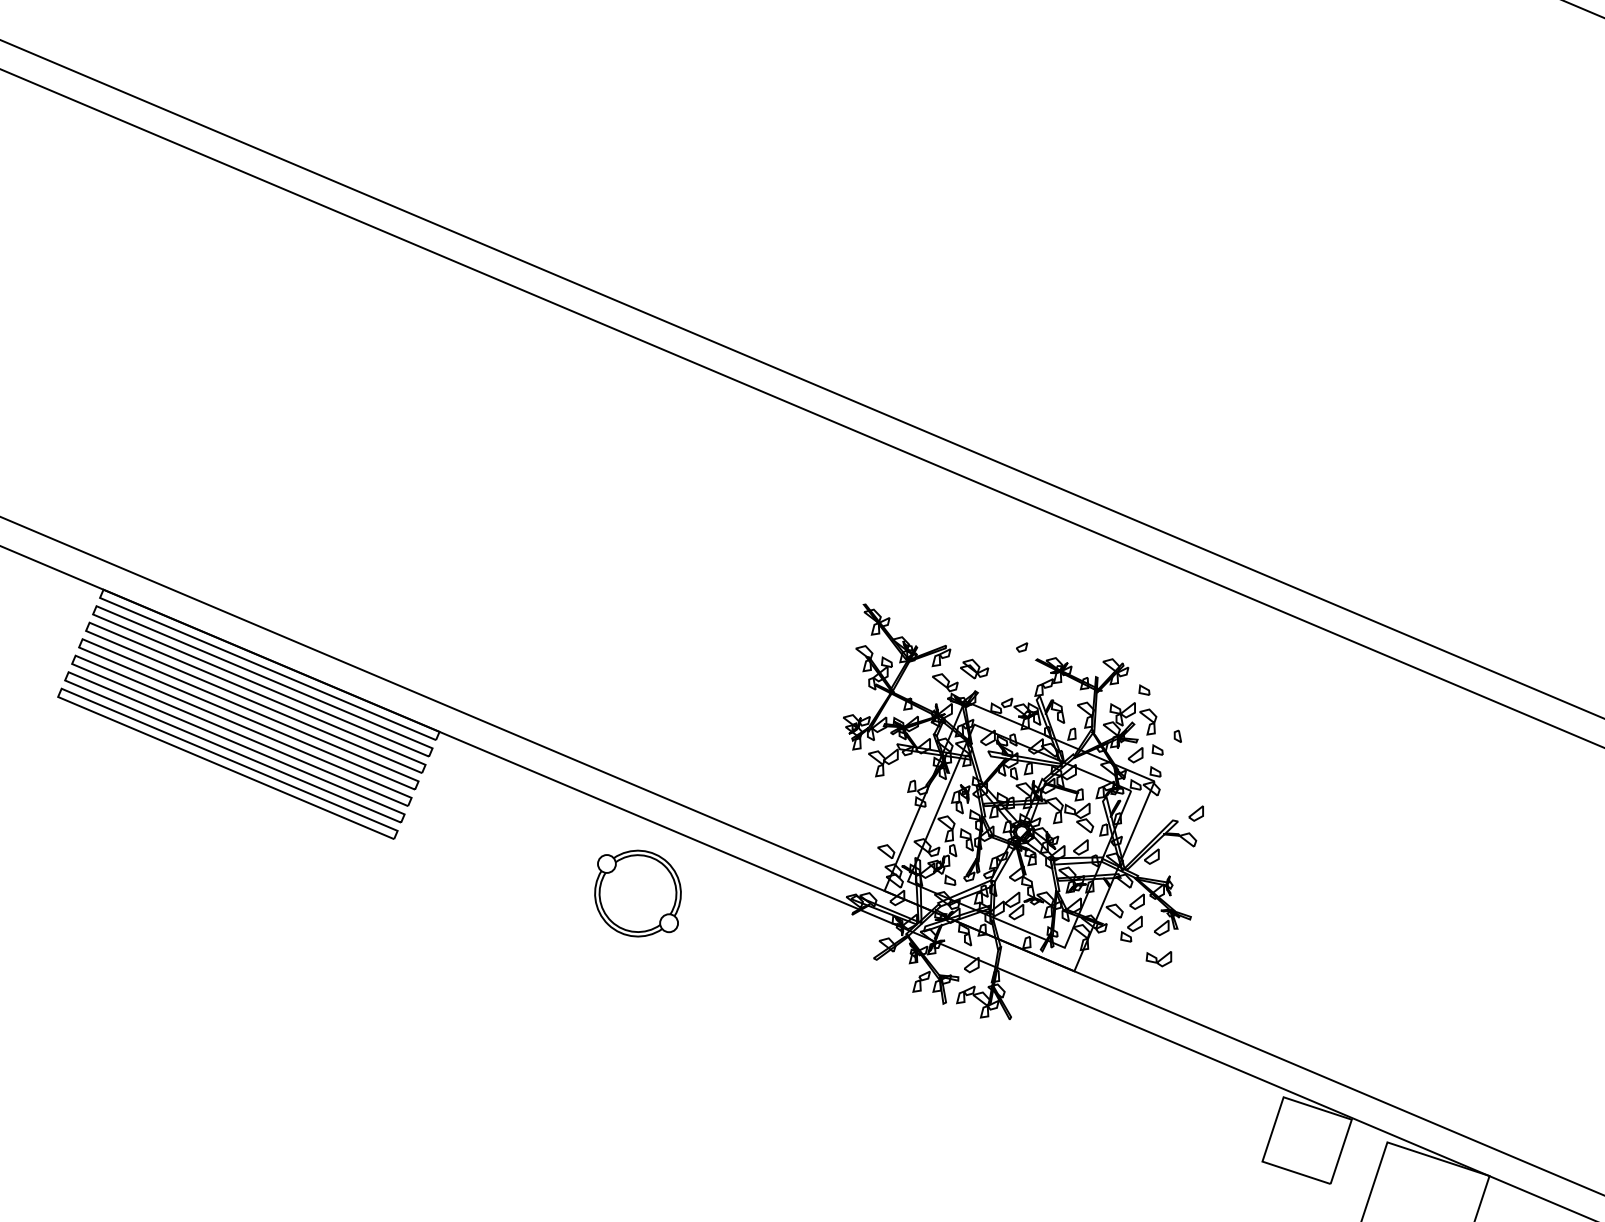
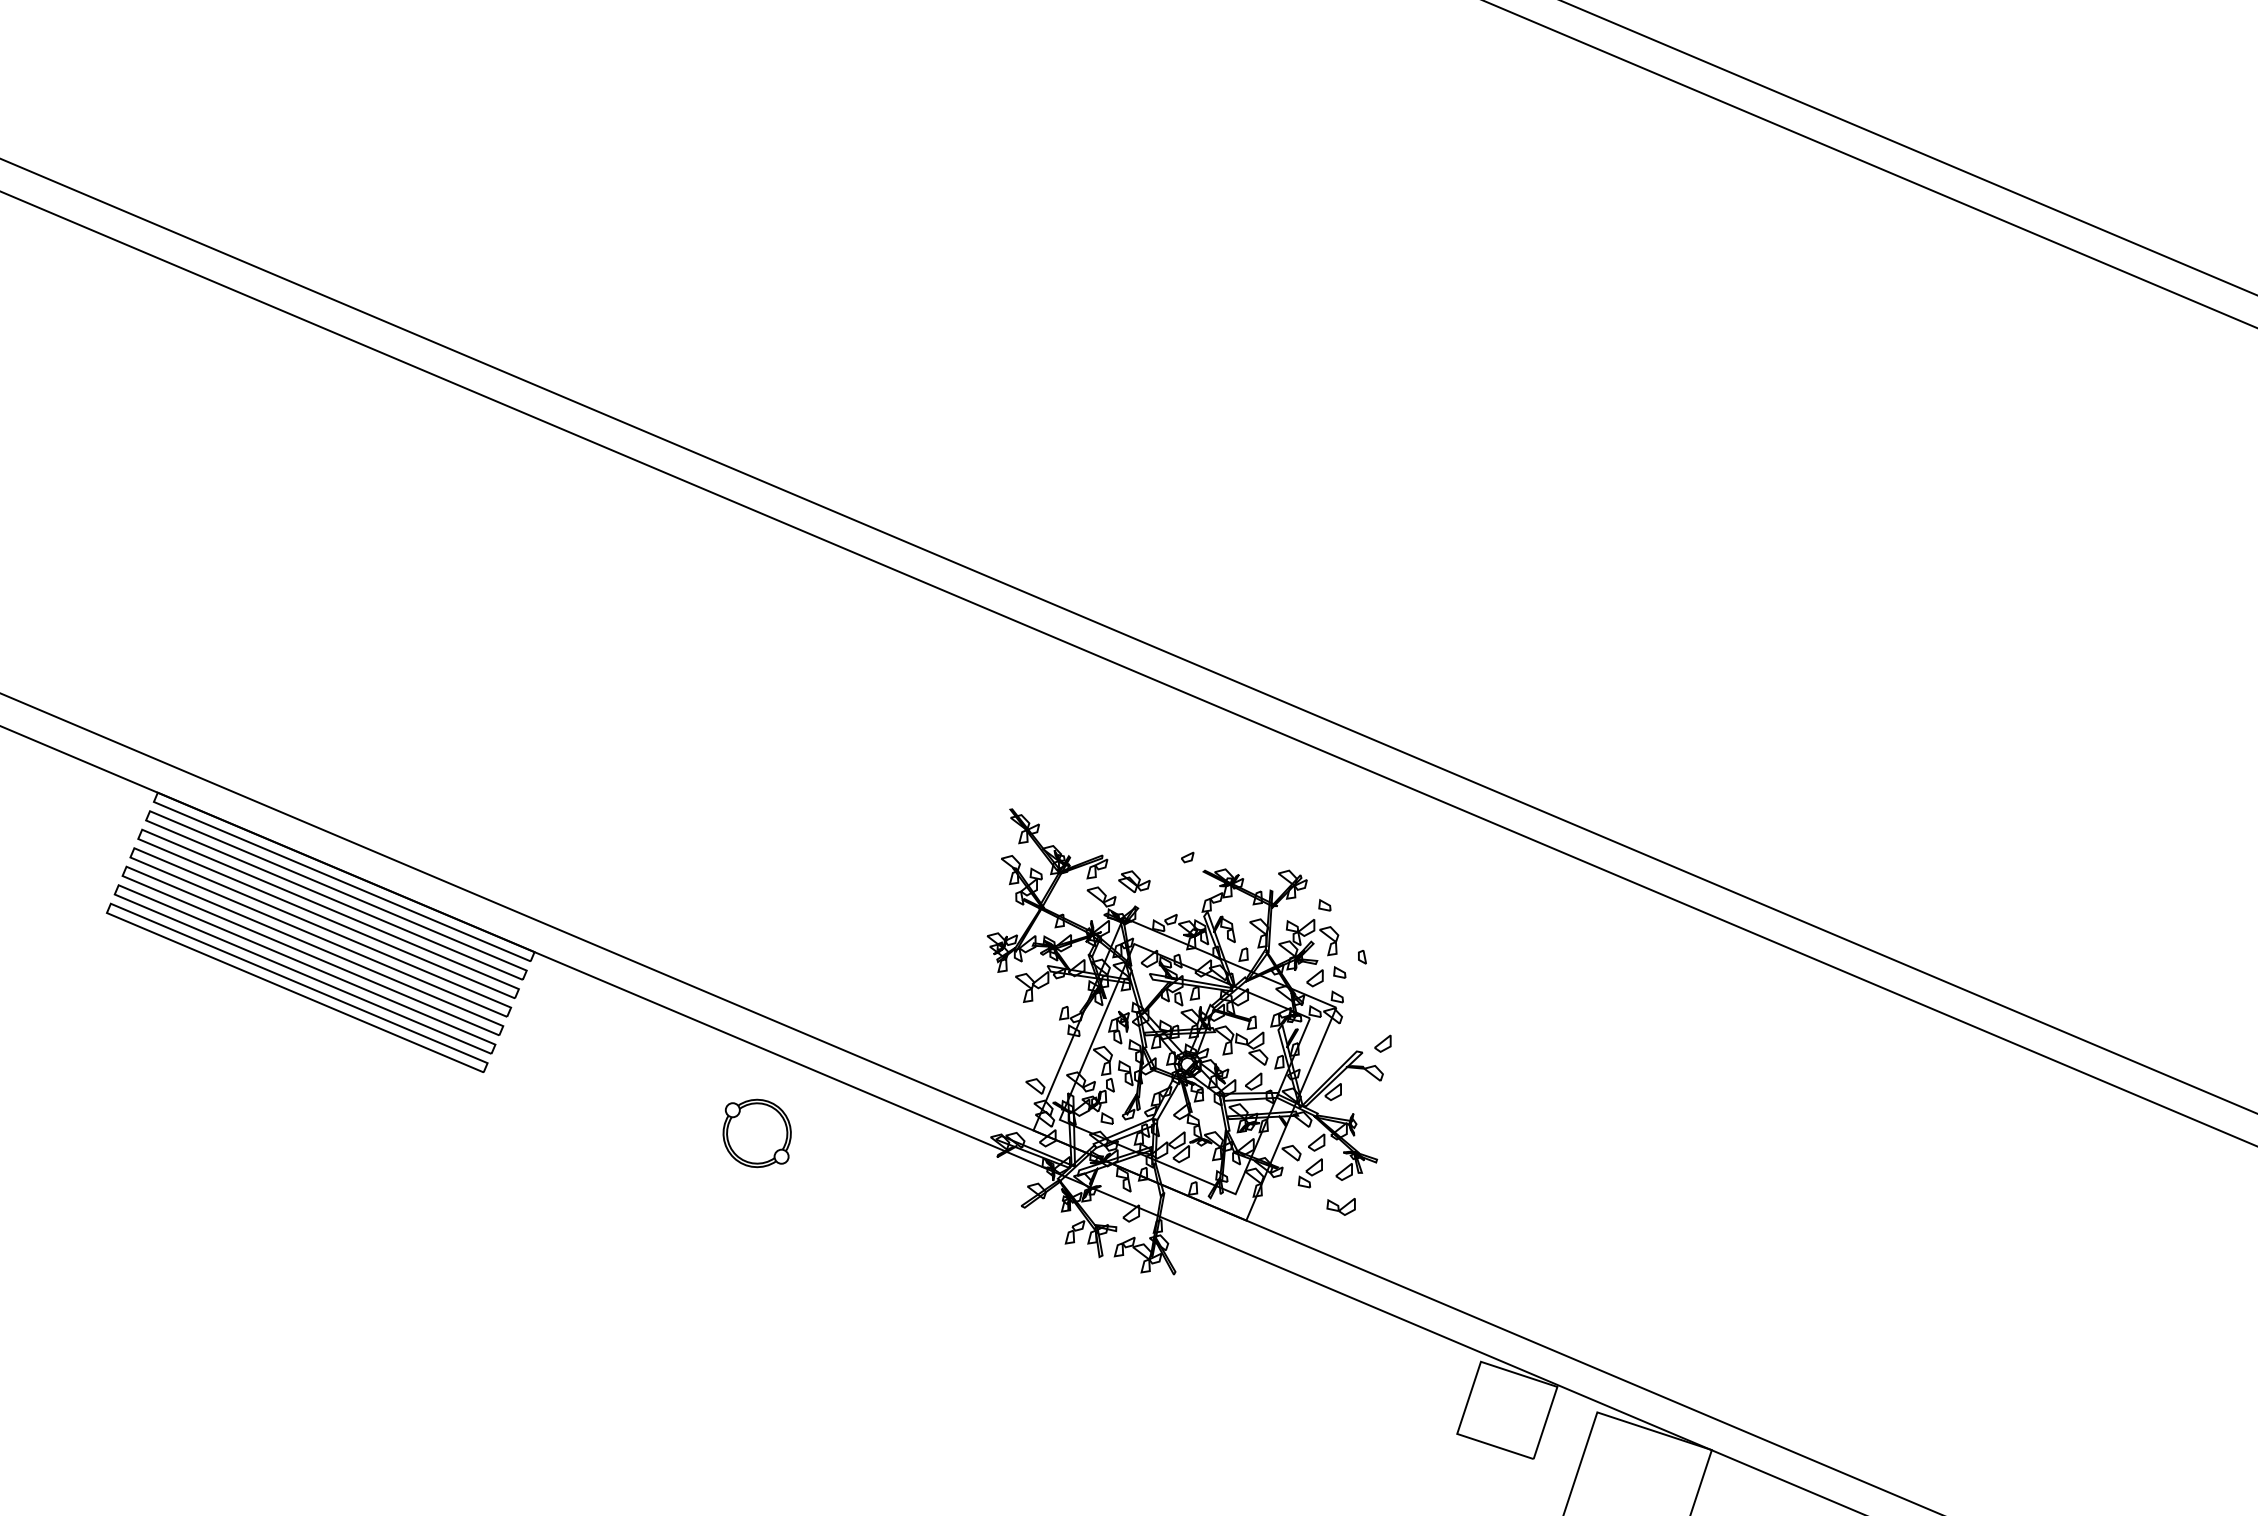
part: (638, 893) -> (757, 1133), size x0.7

